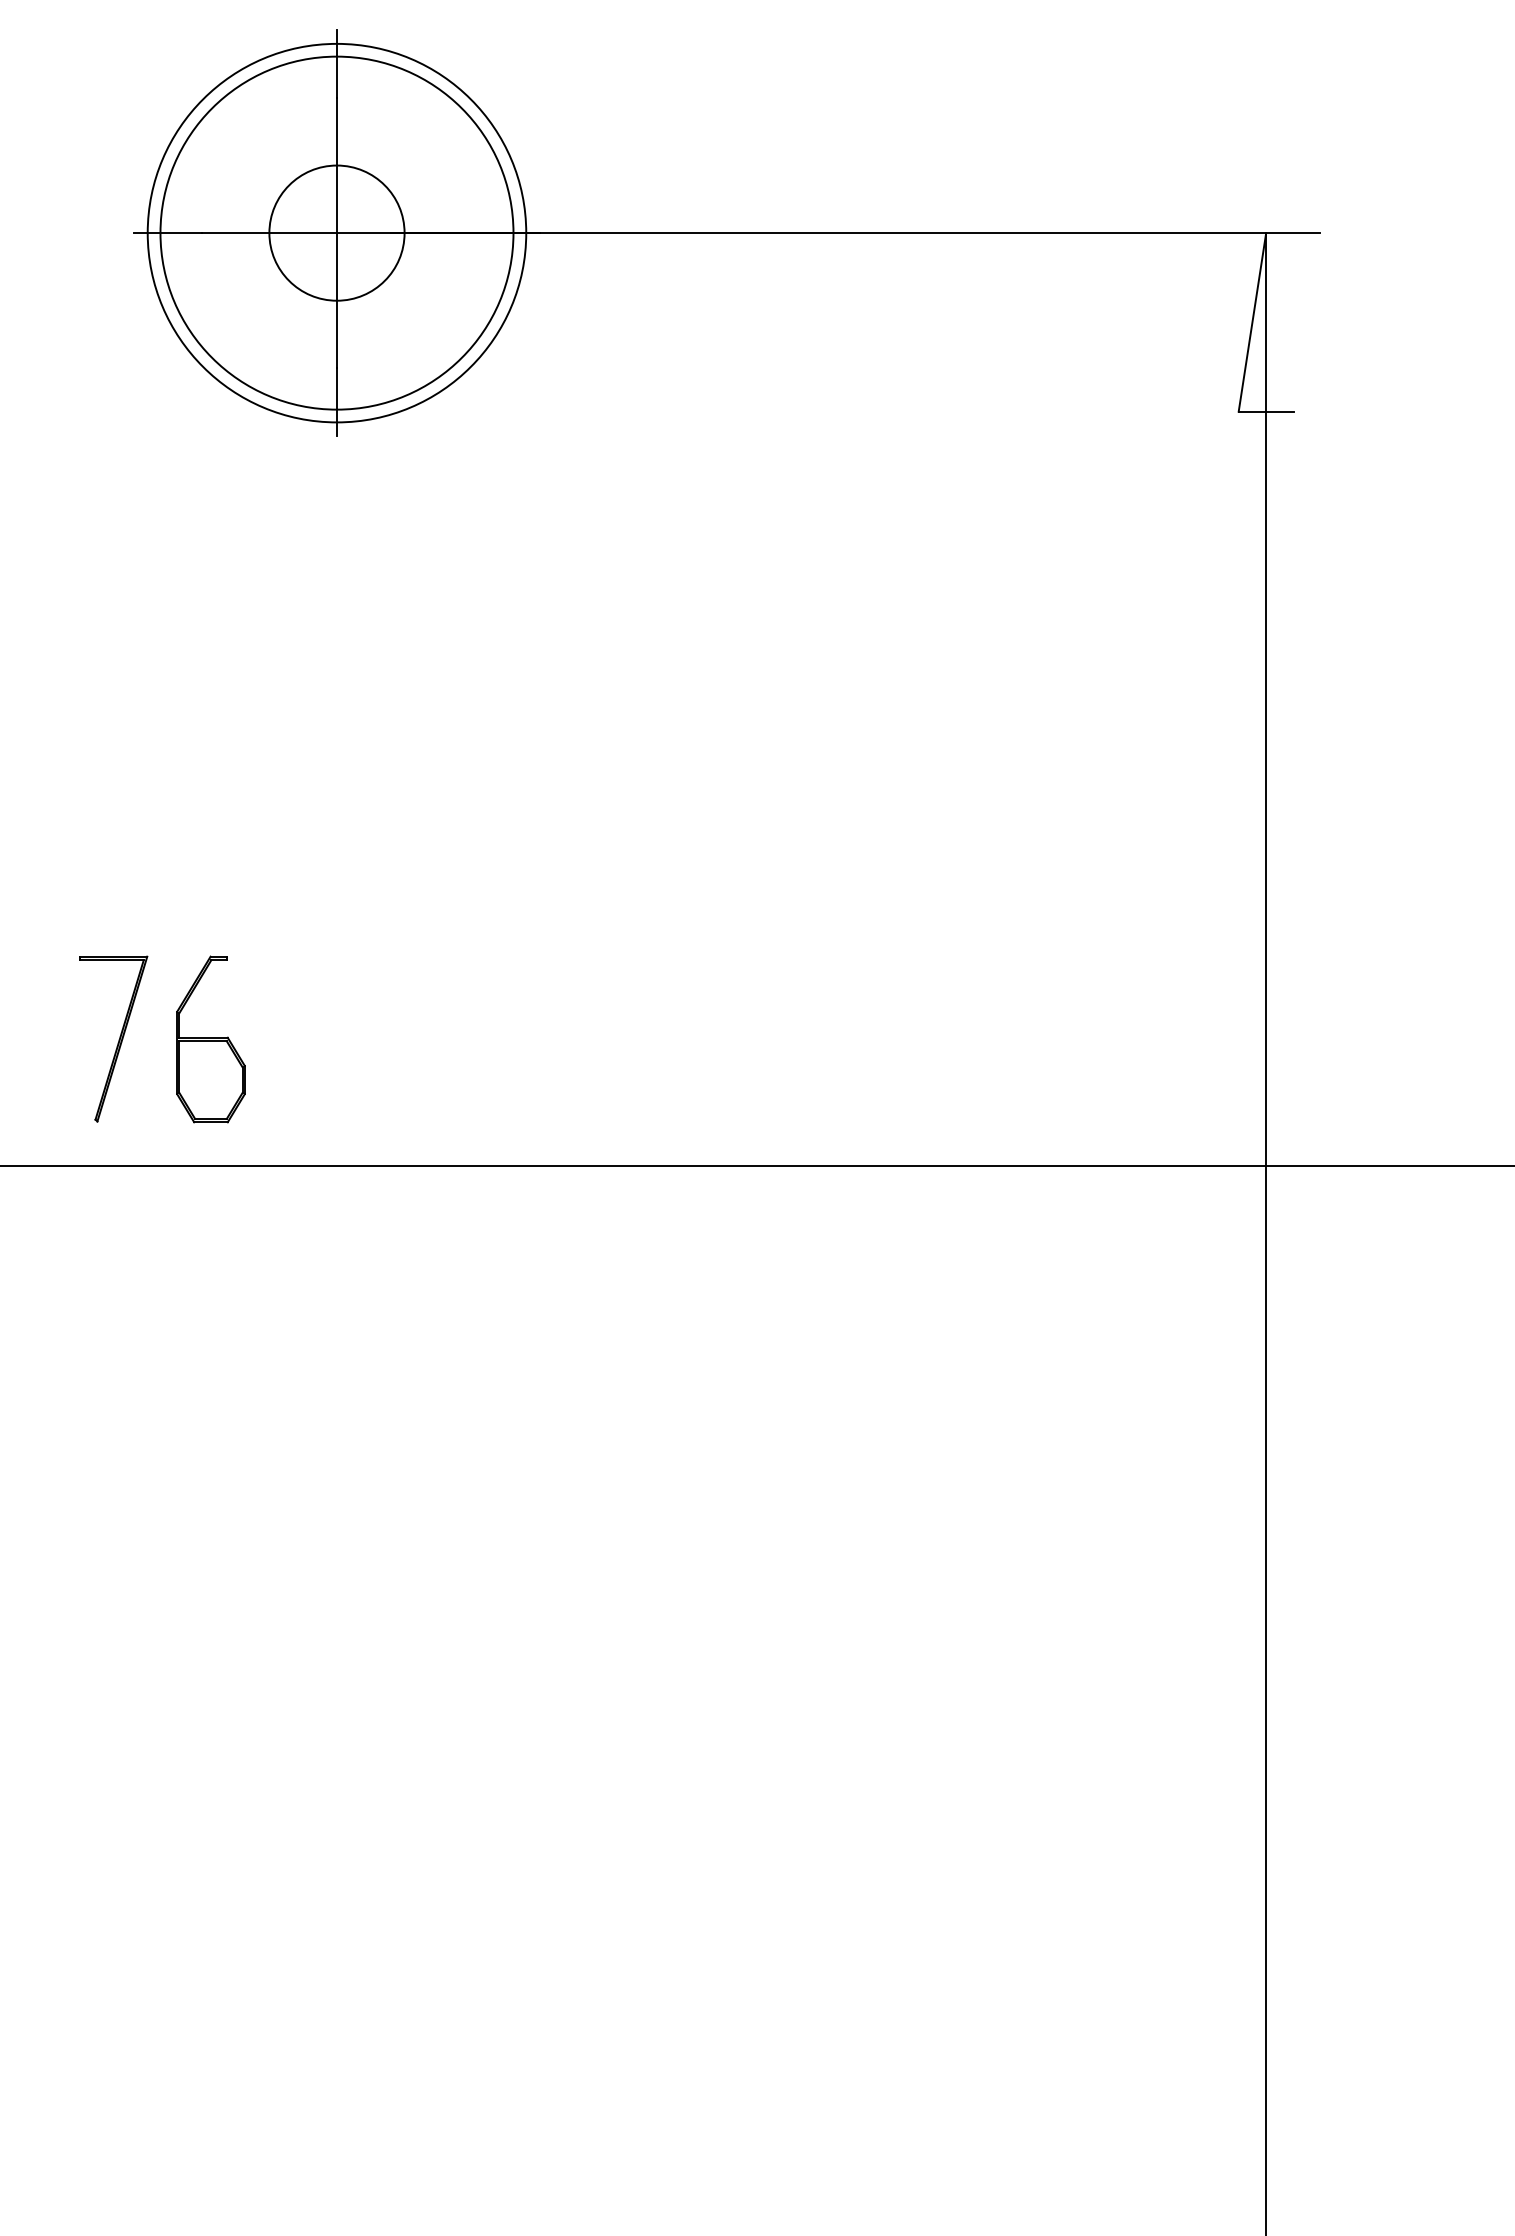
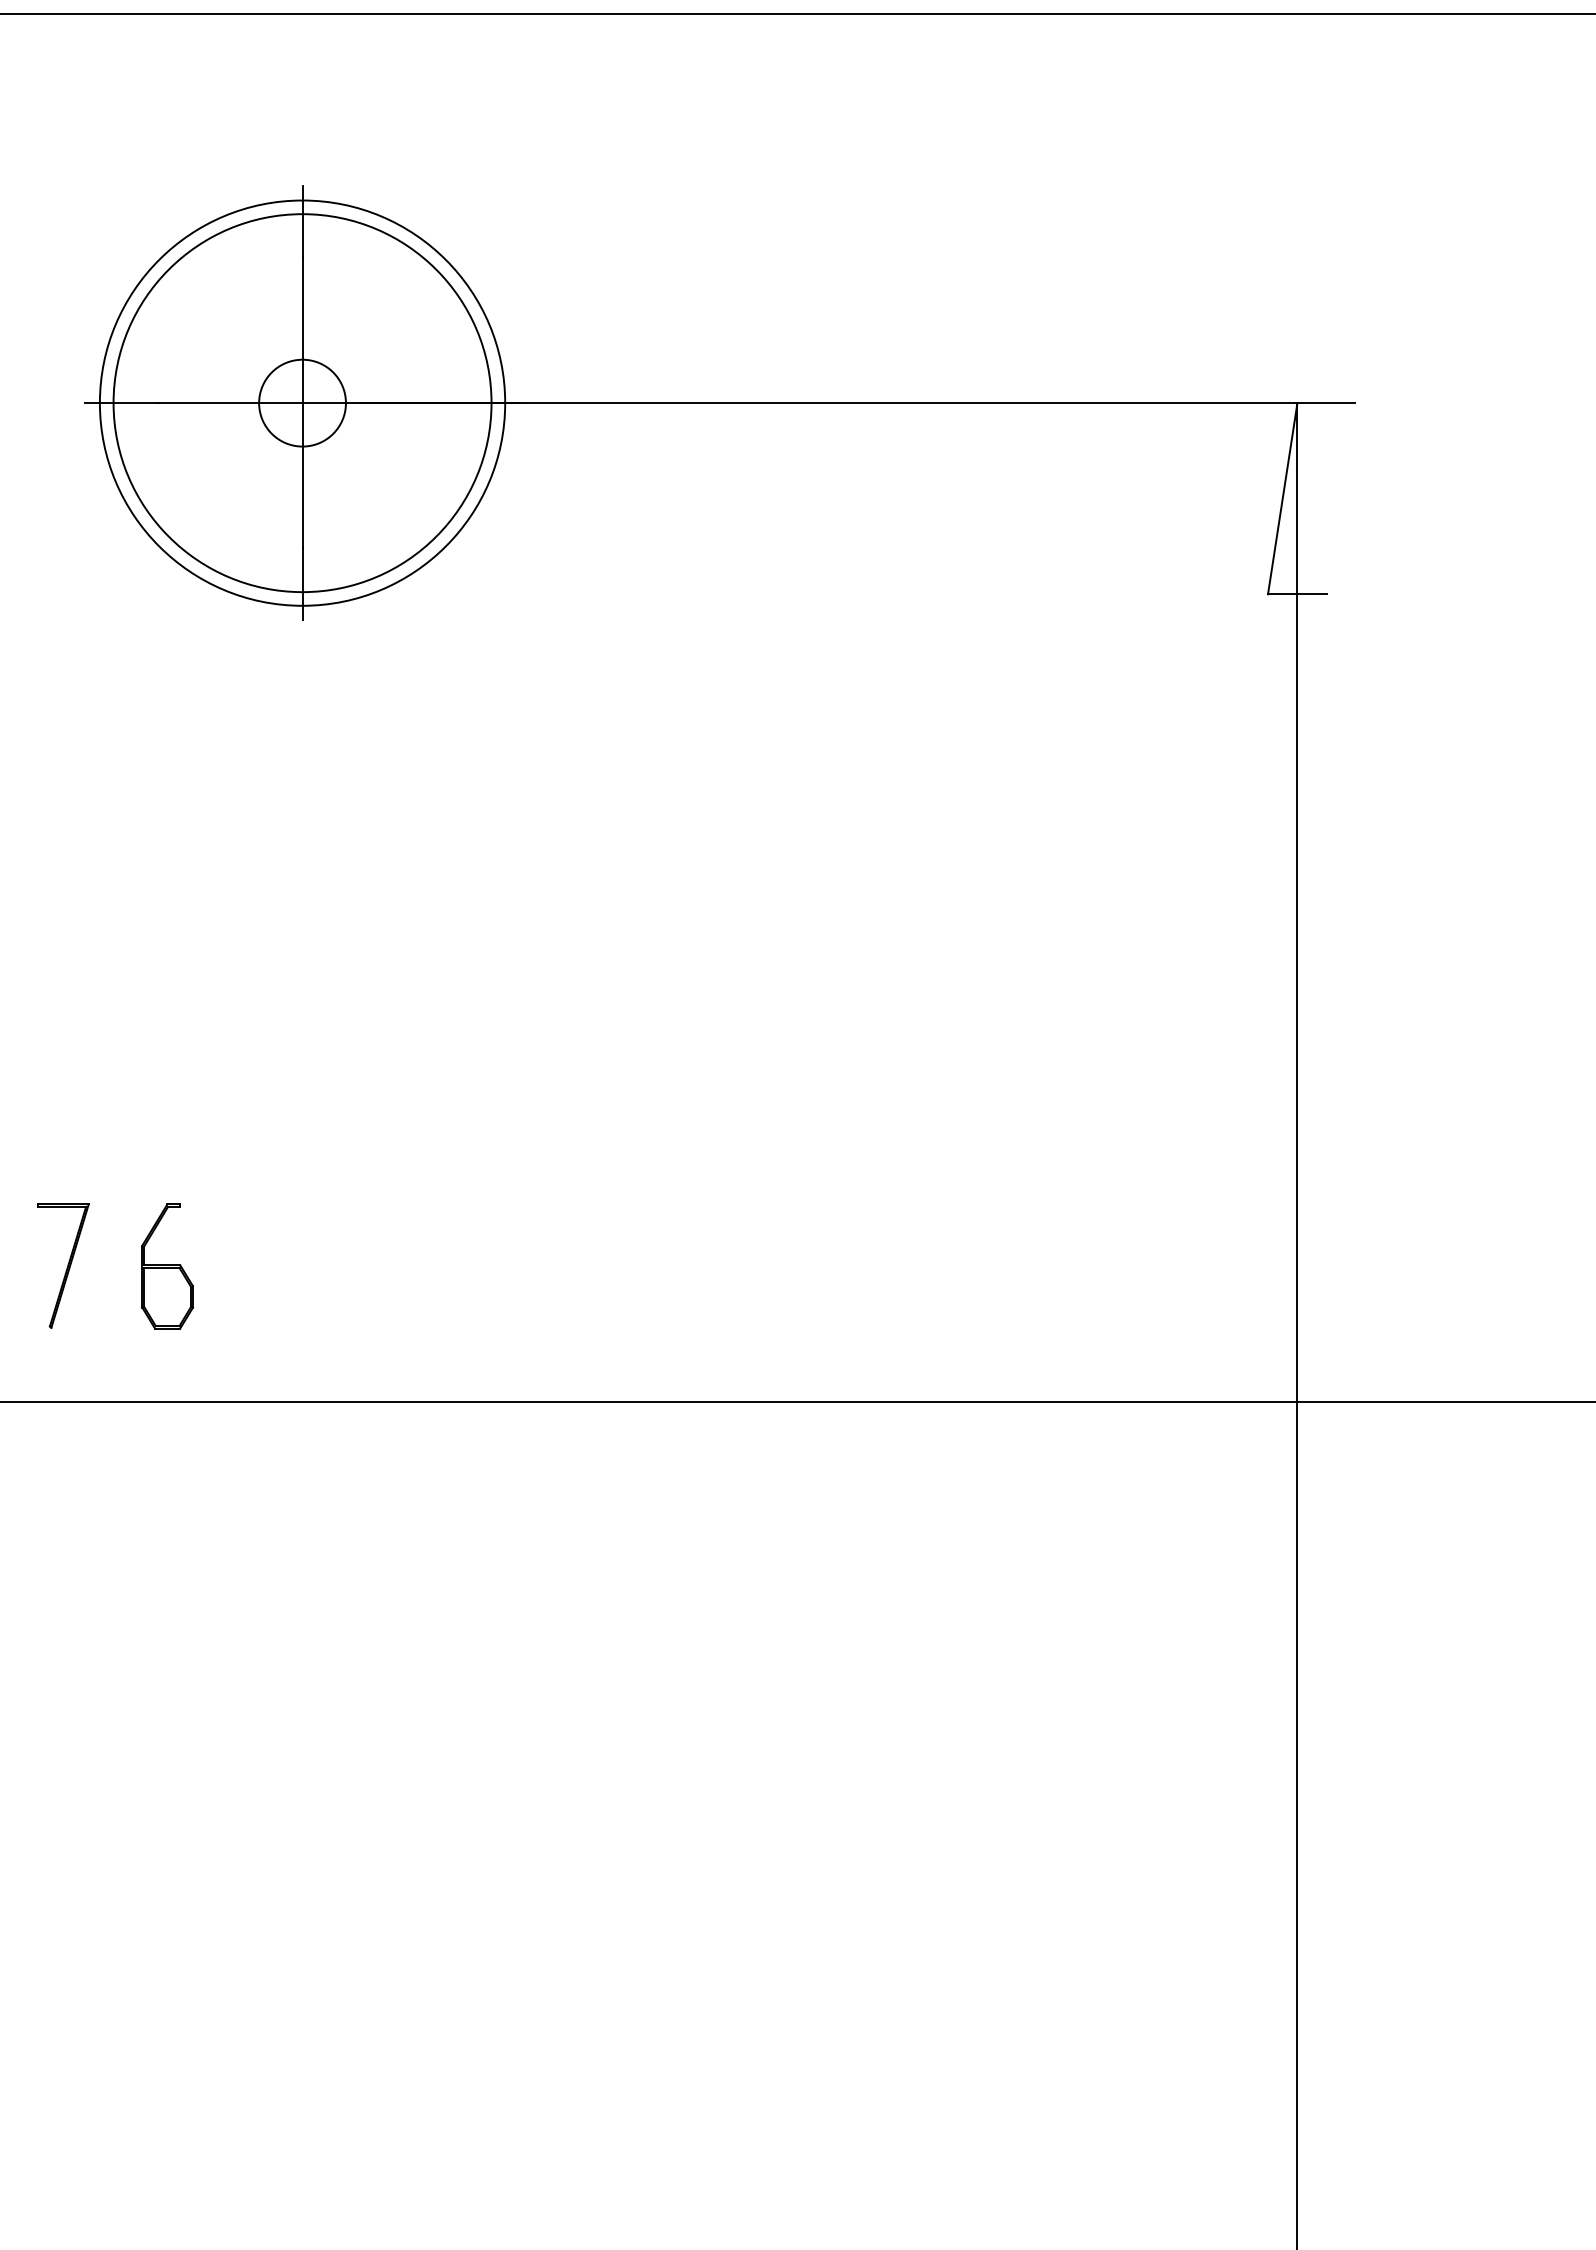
circle: (336, 232) -> (302, 402), size x0.6
part: (113, 1038) -> (63, 1265), size x0.7
part: (210, 1039) -> (167, 1266), size x0.7

